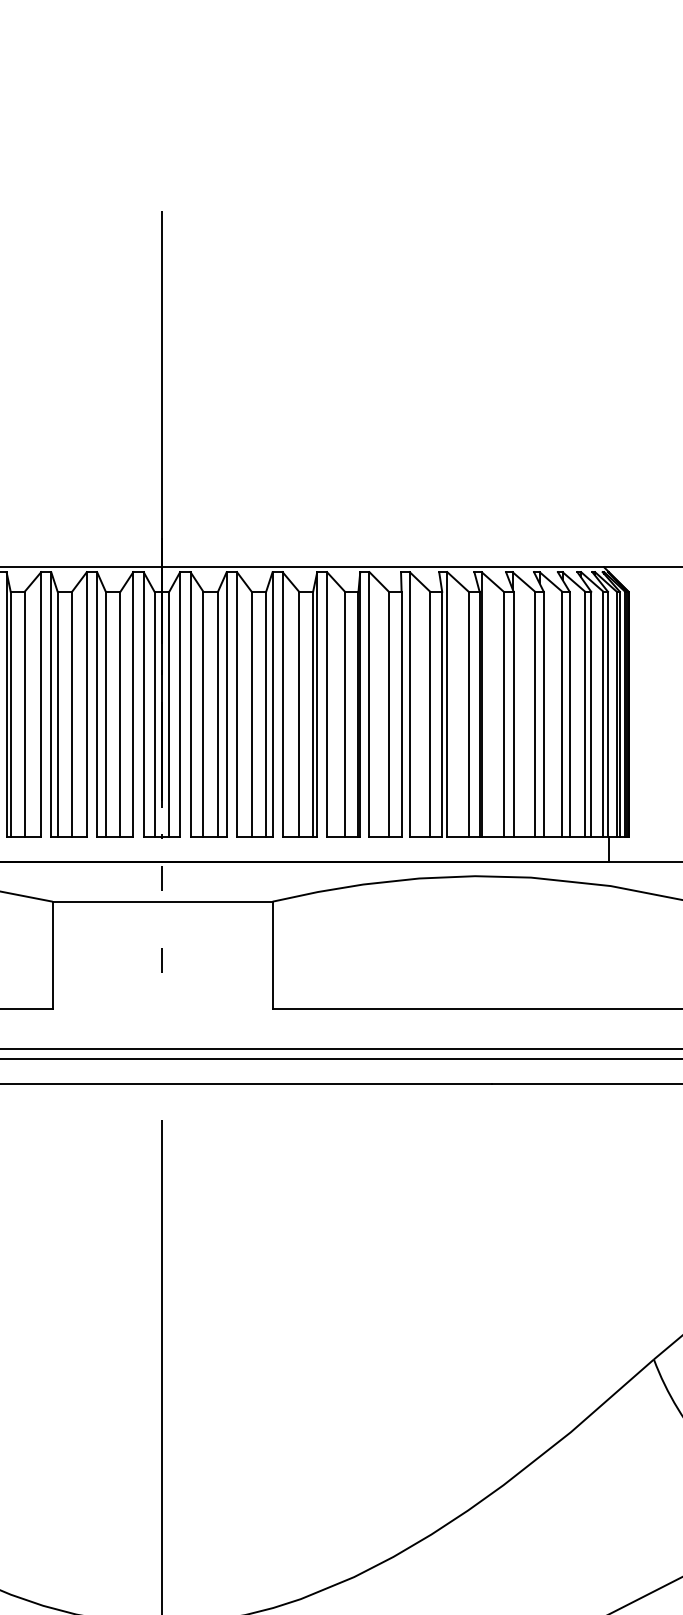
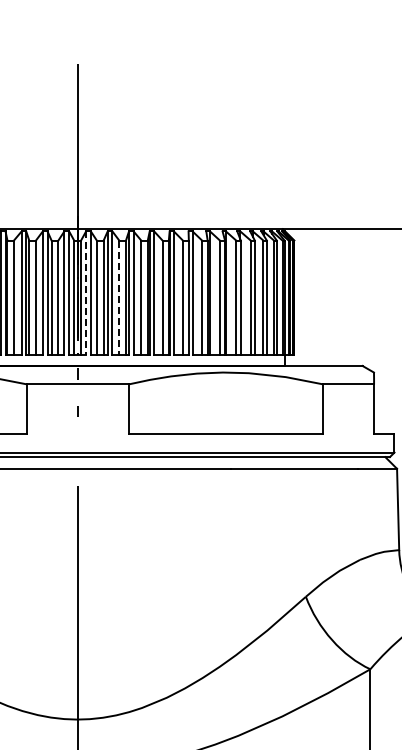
line: (181, 705) -> (86, 293), solid -> dashed
line: (252, 714) -> (119, 297), solid -> dashed

